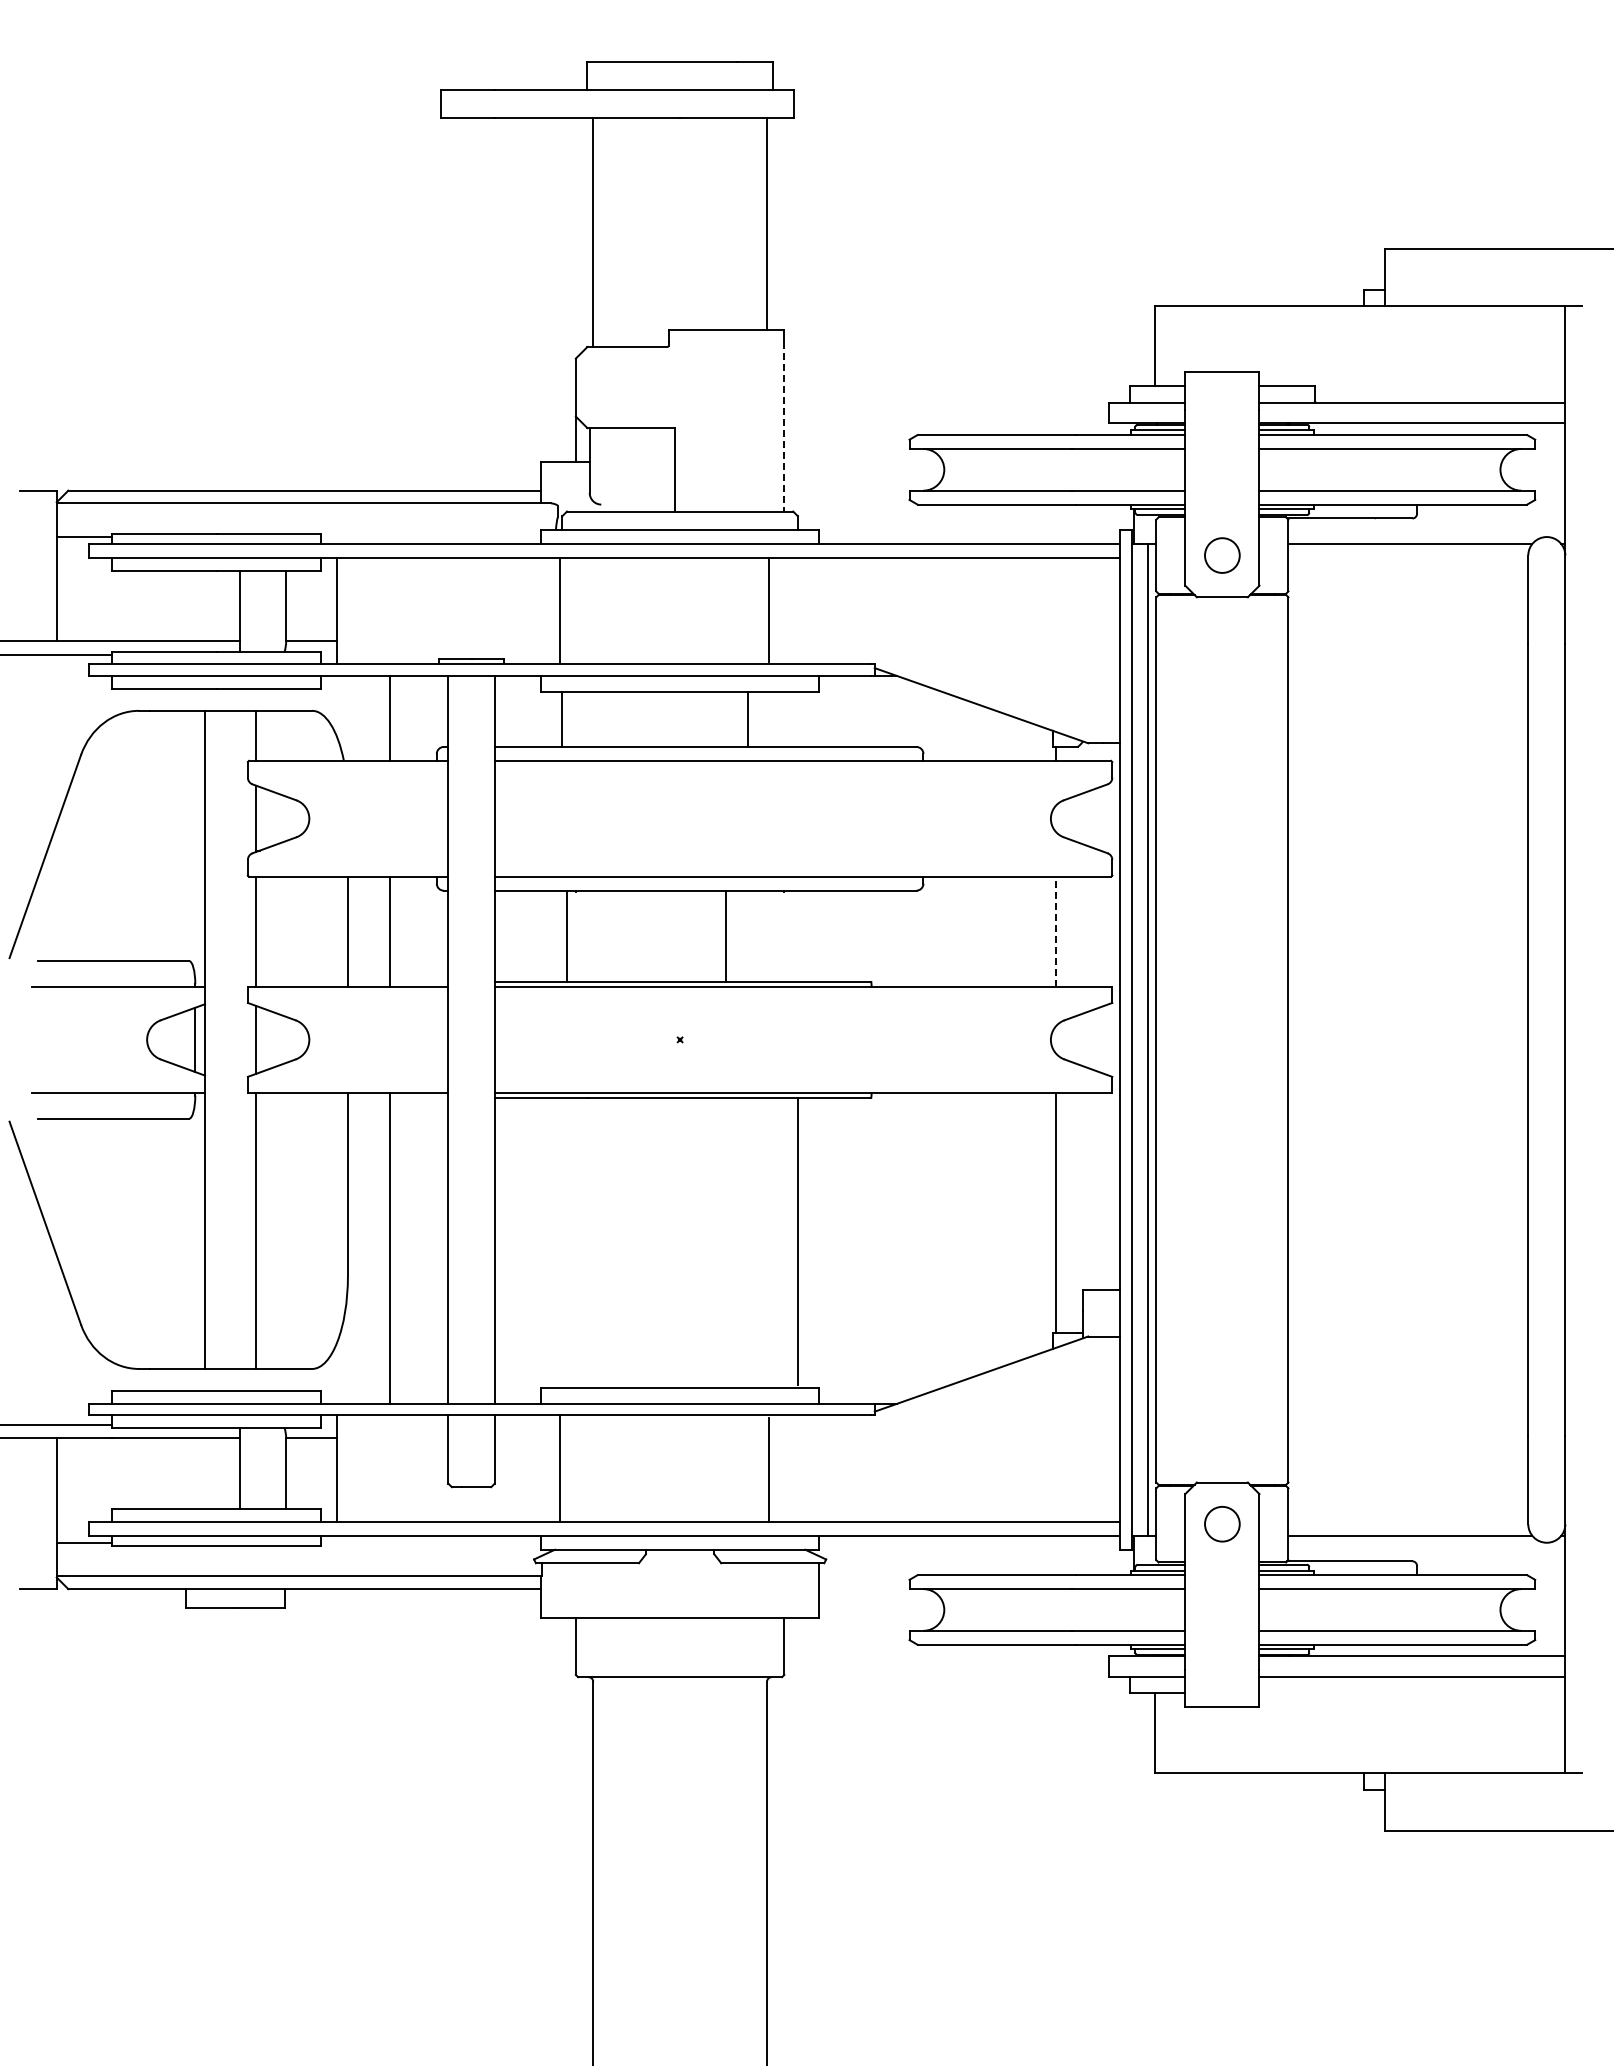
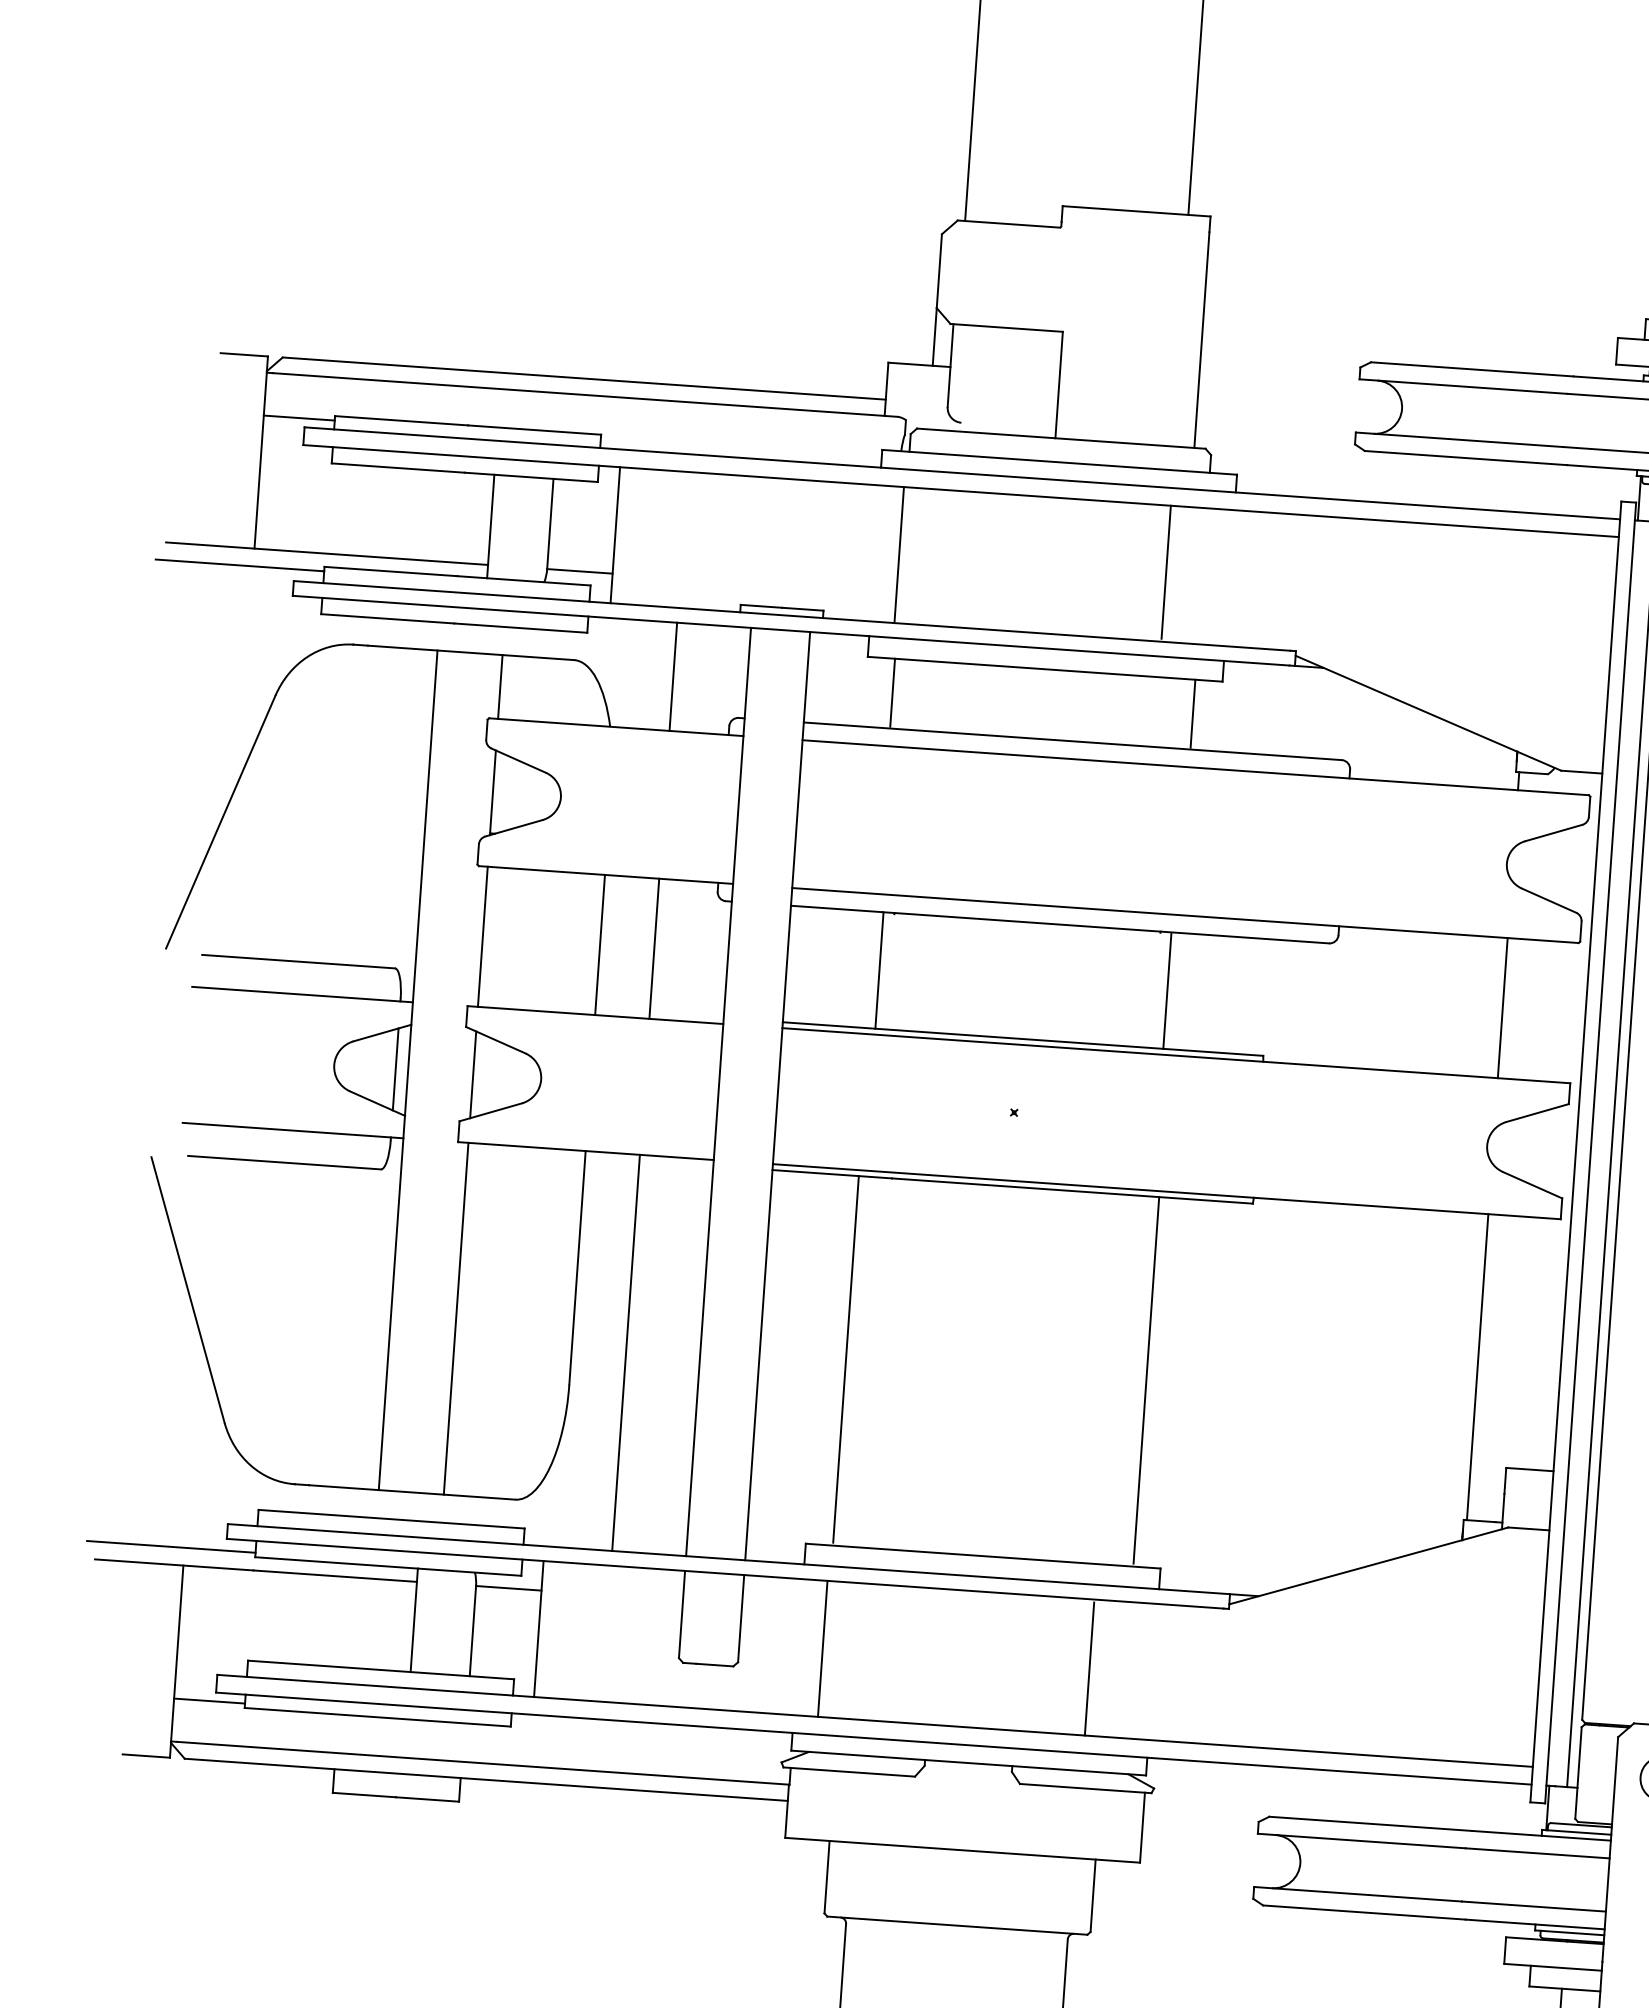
line: (784, 426) -> (1202, 339), dashed -> solid
line: (747, 718) -> (1192, 713), moved
line: (1055, 931) -> (1502, 1007), dashed -> solid
line: (725, 936) -> (1166, 990), moved
line: (562, 1241) -> (846, 1359), added

